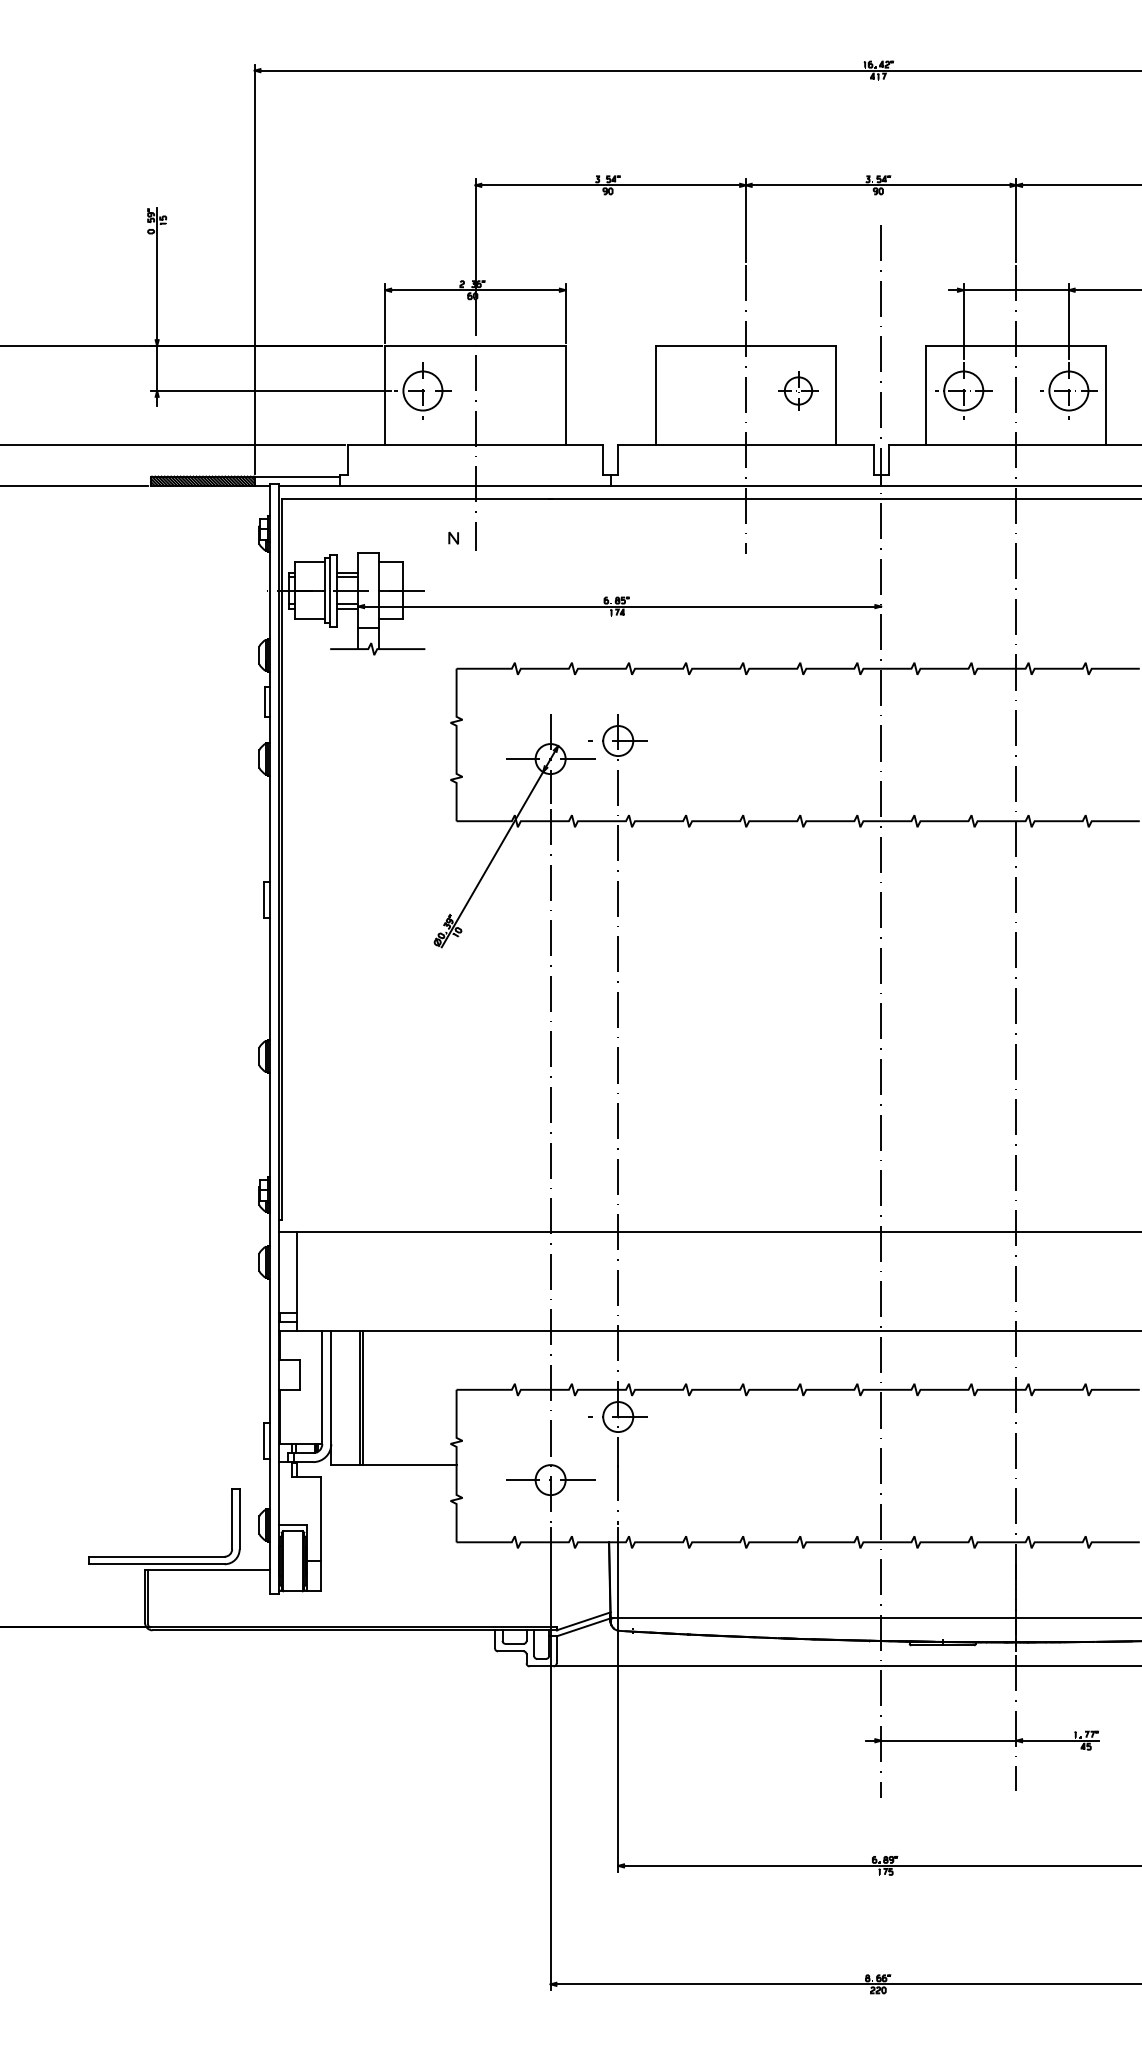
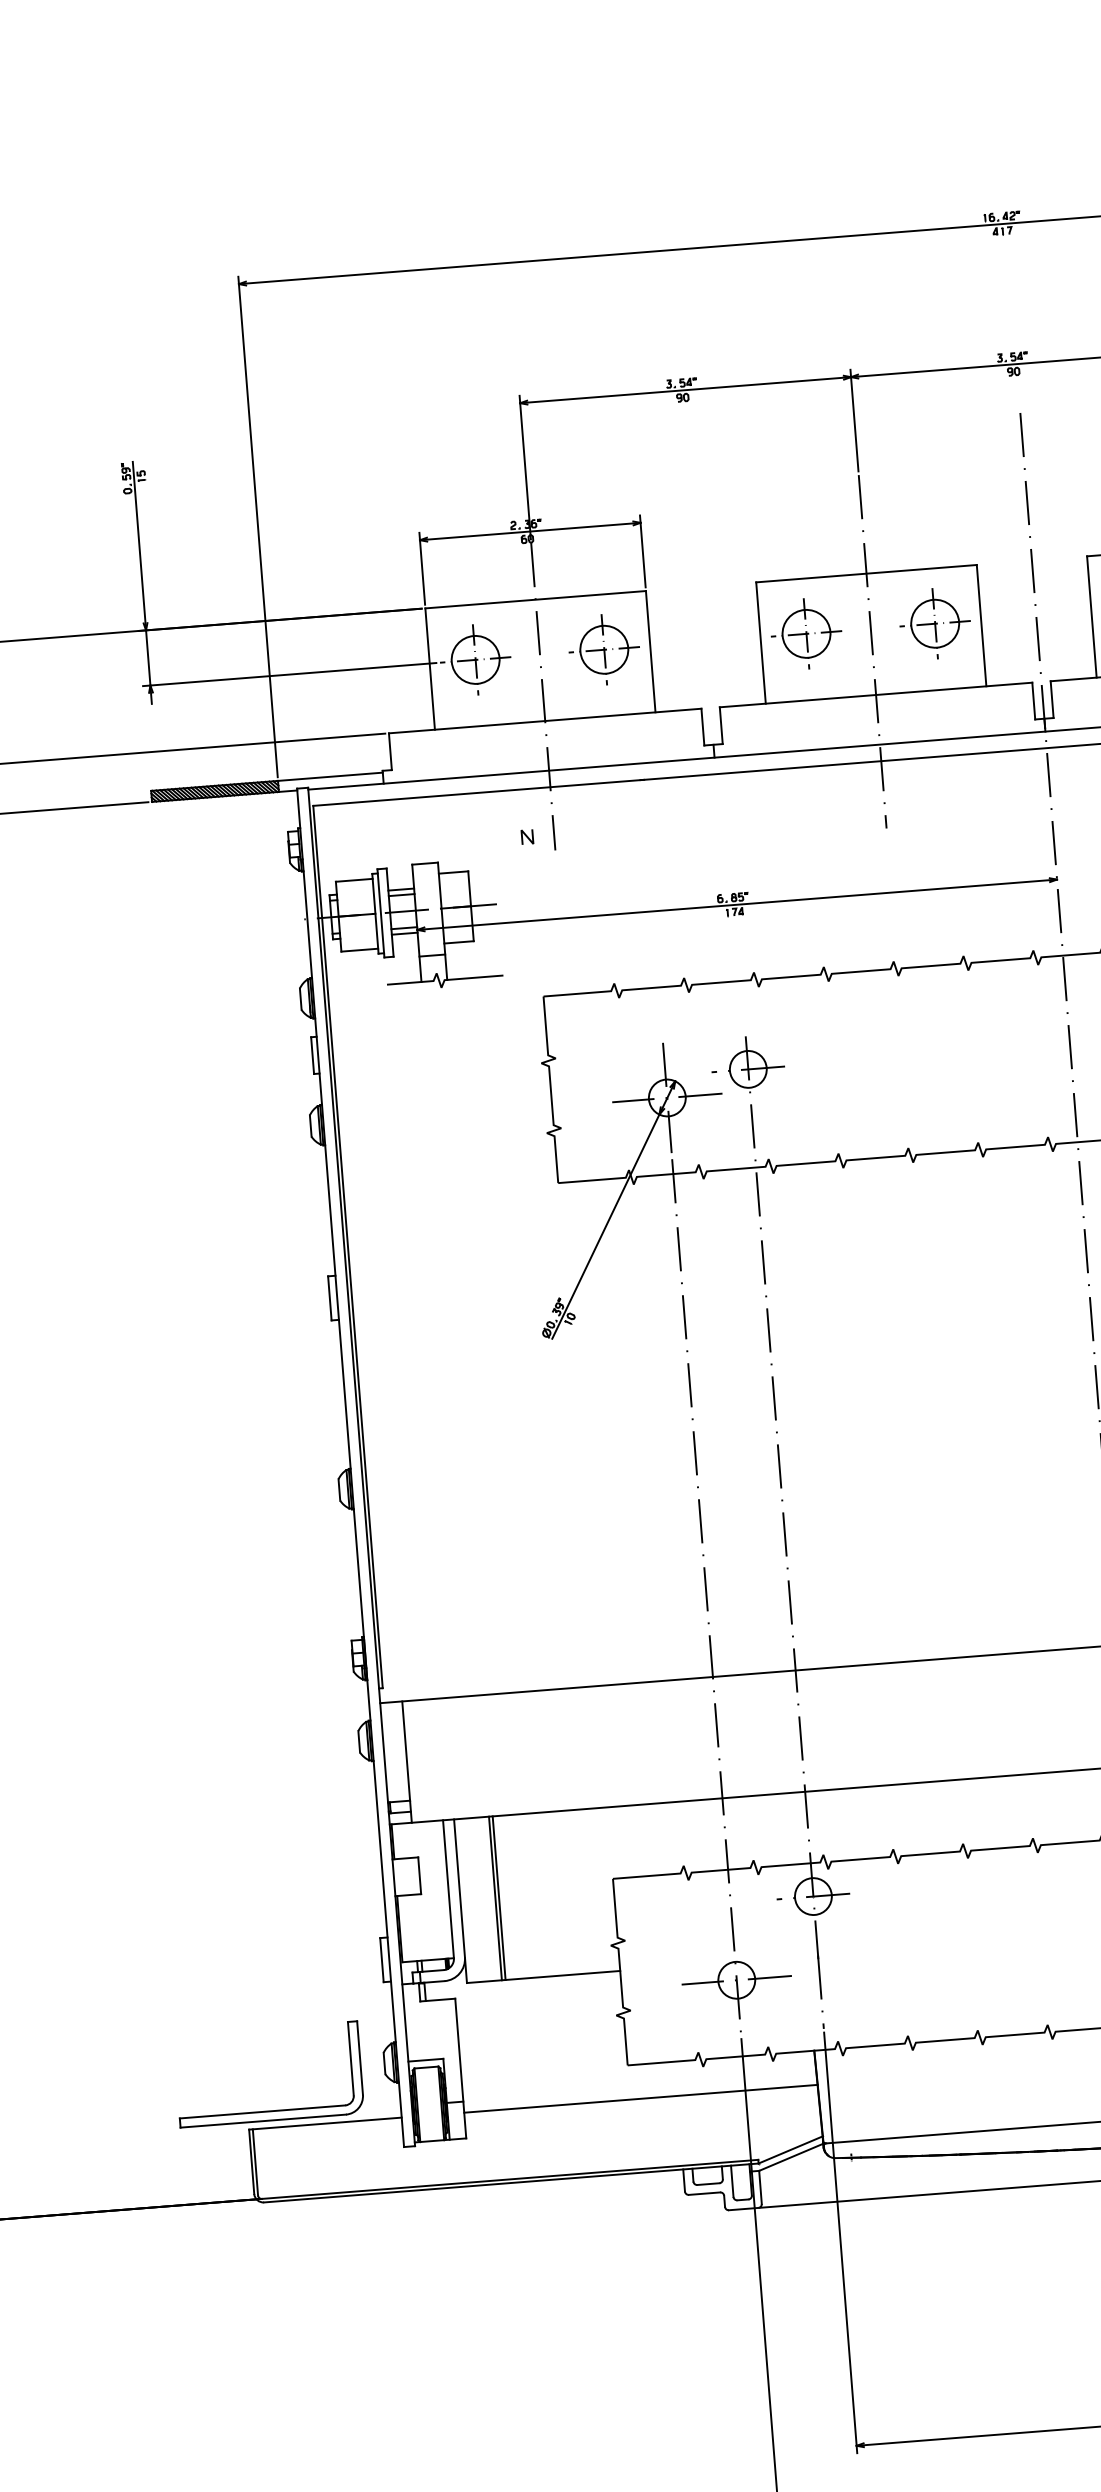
part: (527, 390) -> (603, 649), added
part: (693, 390) -> (806, 633), added
part: (798, 390) -> (935, 623), size x1.43
line: (464, 1570) -> (640, 2099), added

